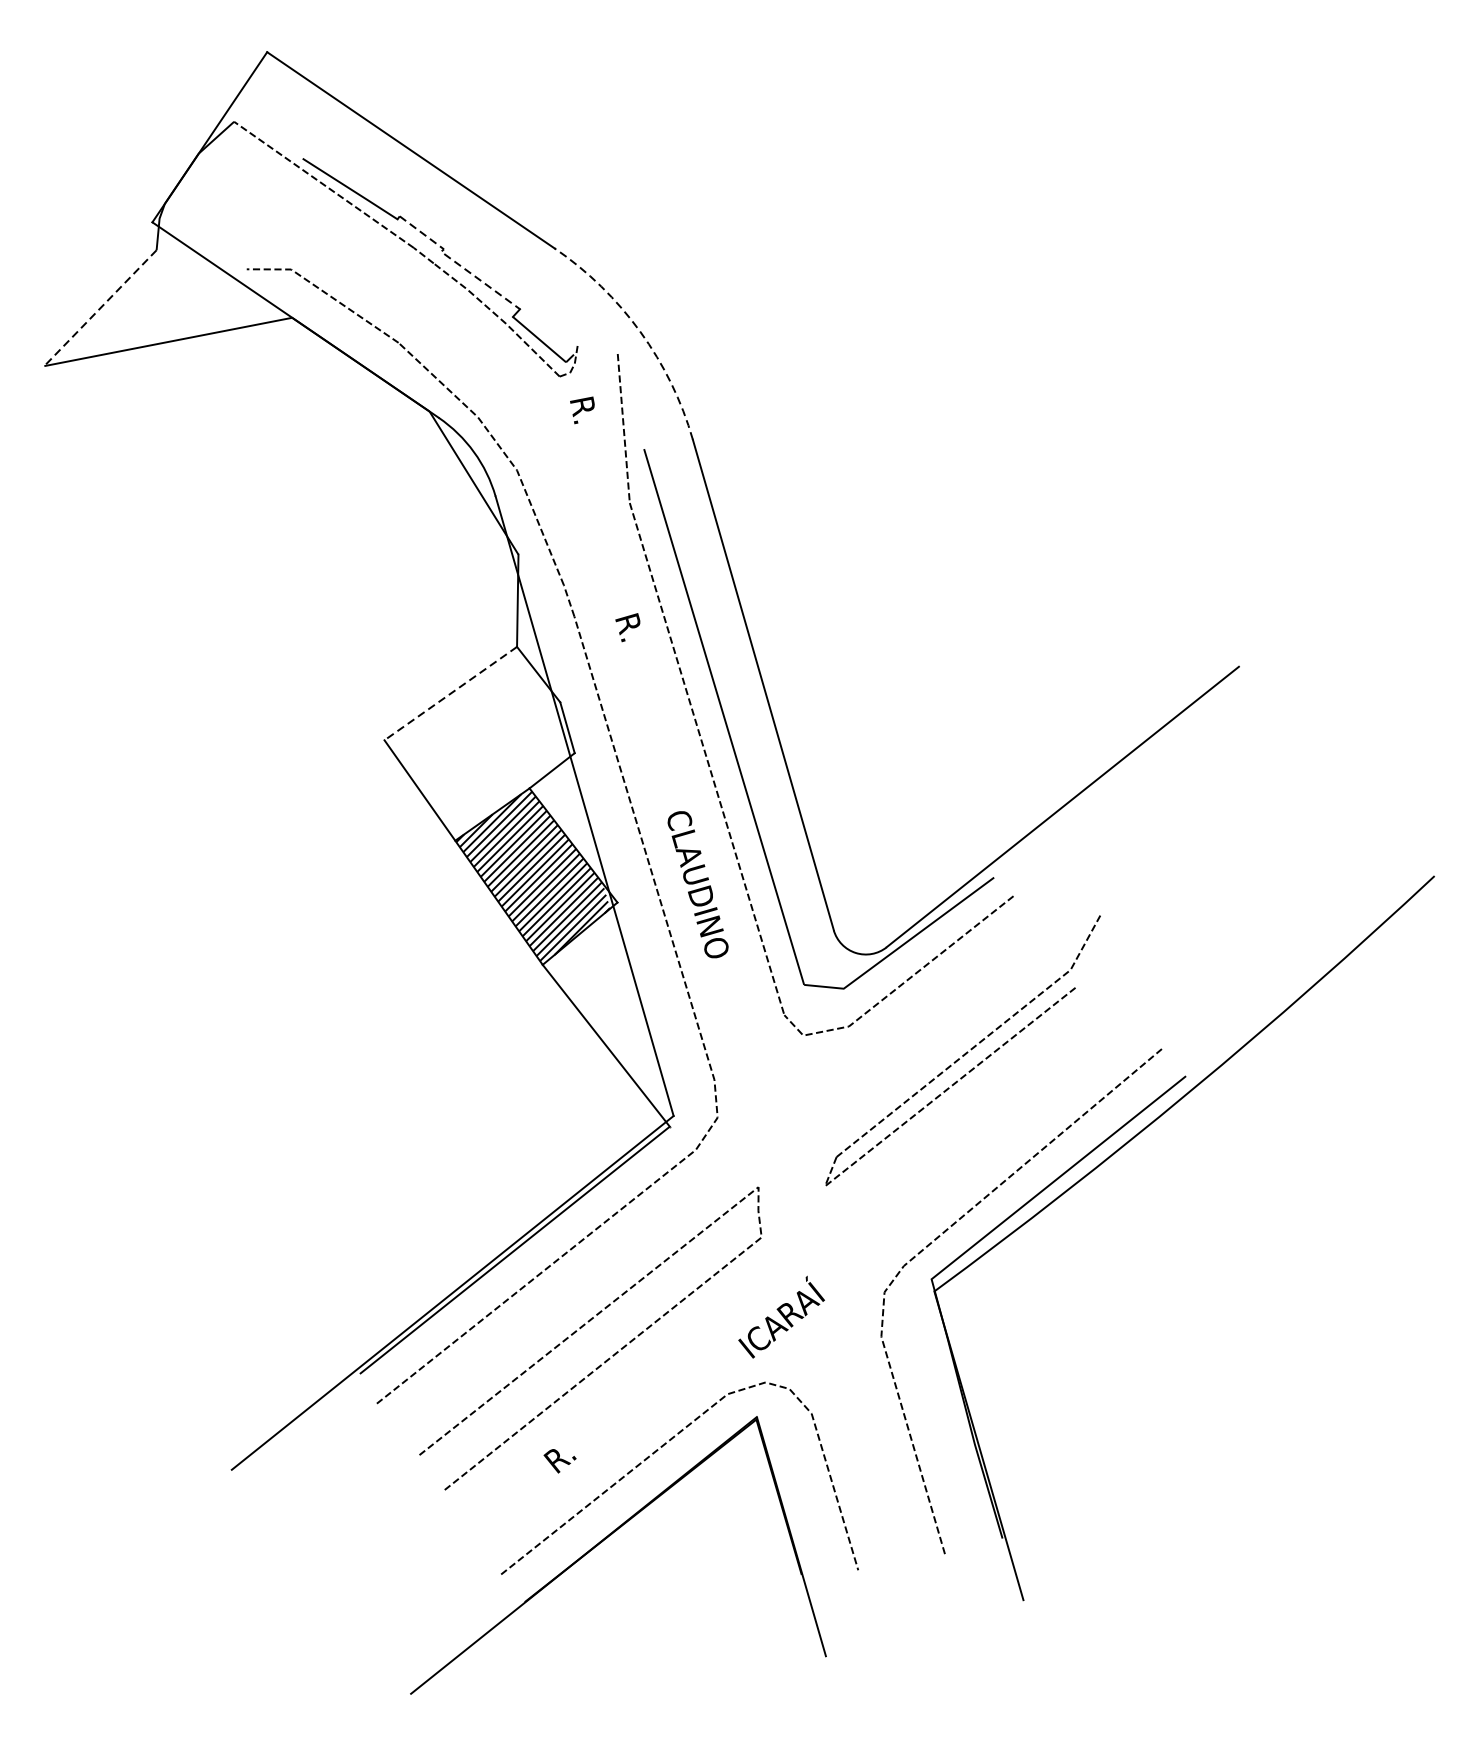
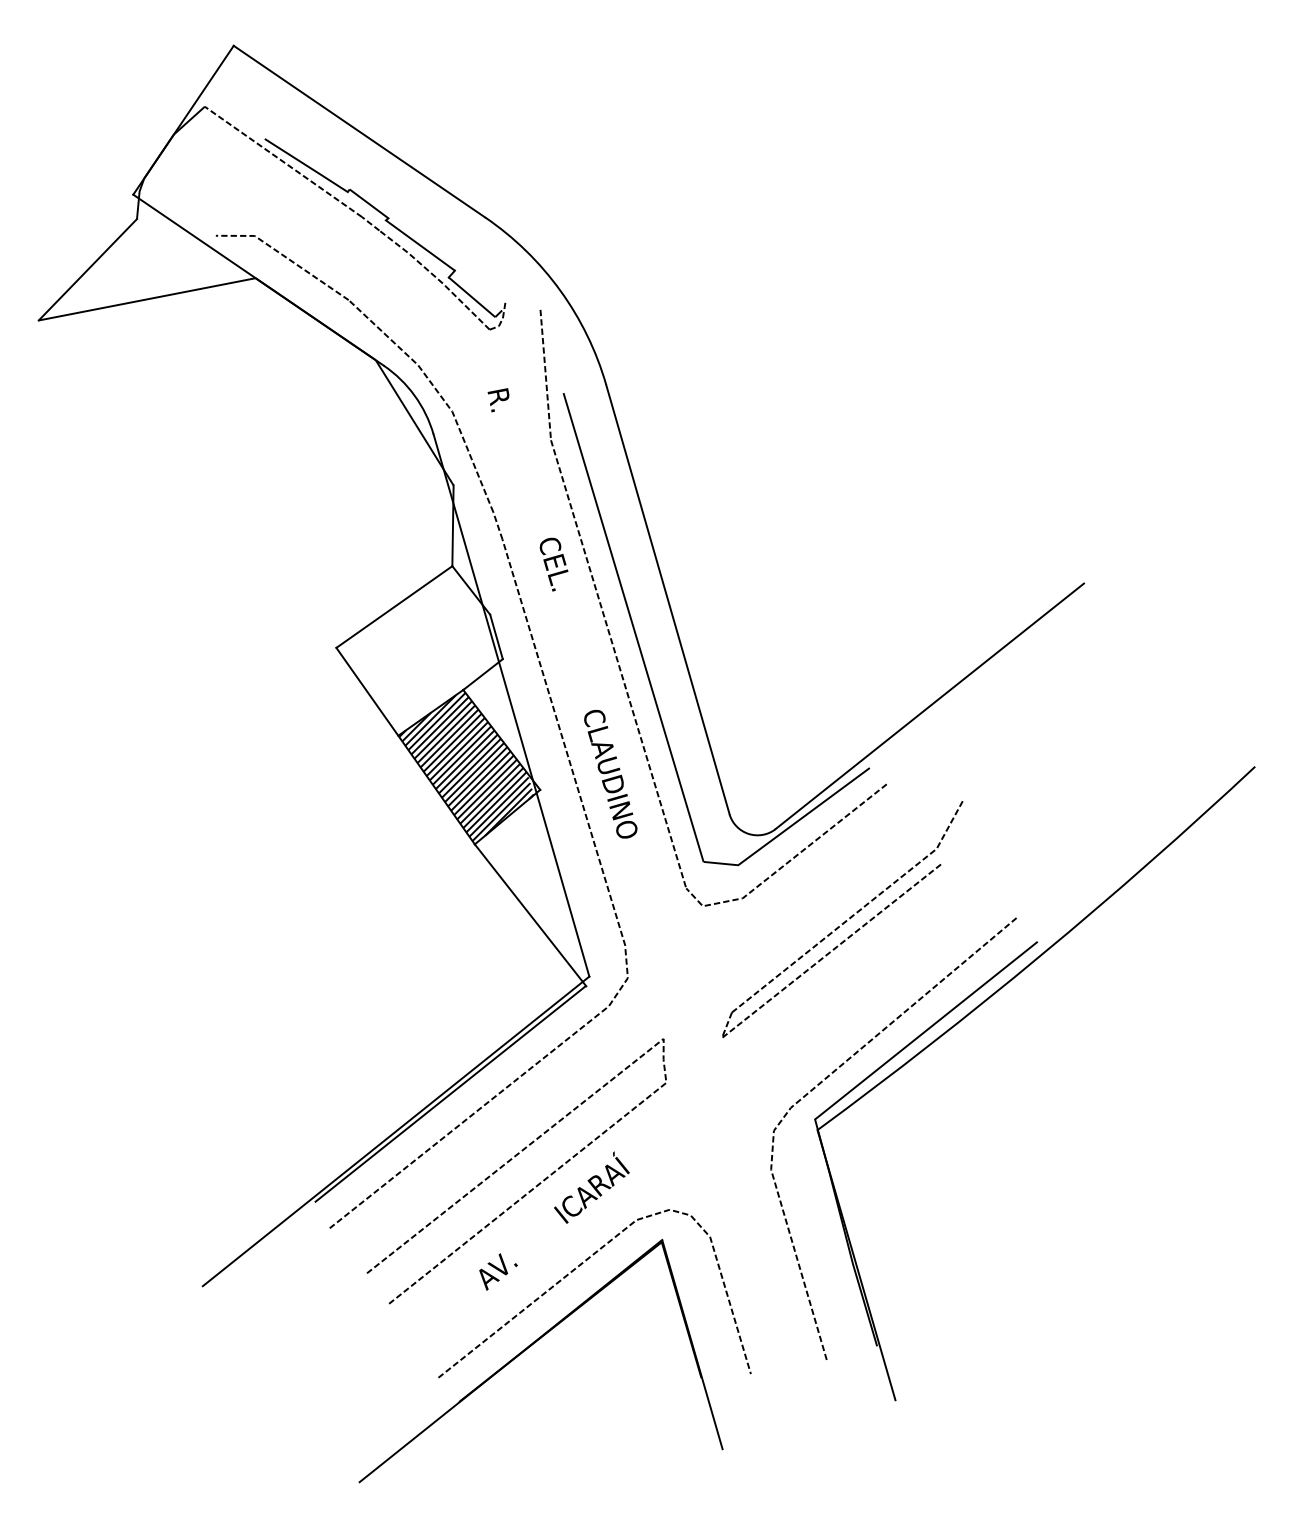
line: (455, 262) -> (398, 229), dashed -> solid
line: (100, 307) -> (87, 269), dashed -> solid
arc: (640, 331) -> (560, 290), dashed -> solid
text: (582, 410) -> (498, 400), moved
text: (632, 643) -> (553, 563), R. -> CEL.
line: (450, 694) -> (394, 607), dashed -> solid
text: (781, 1317) -> (591, 1187), moved
text: (567, 1453) -> (496, 1271), R. -> AV.

